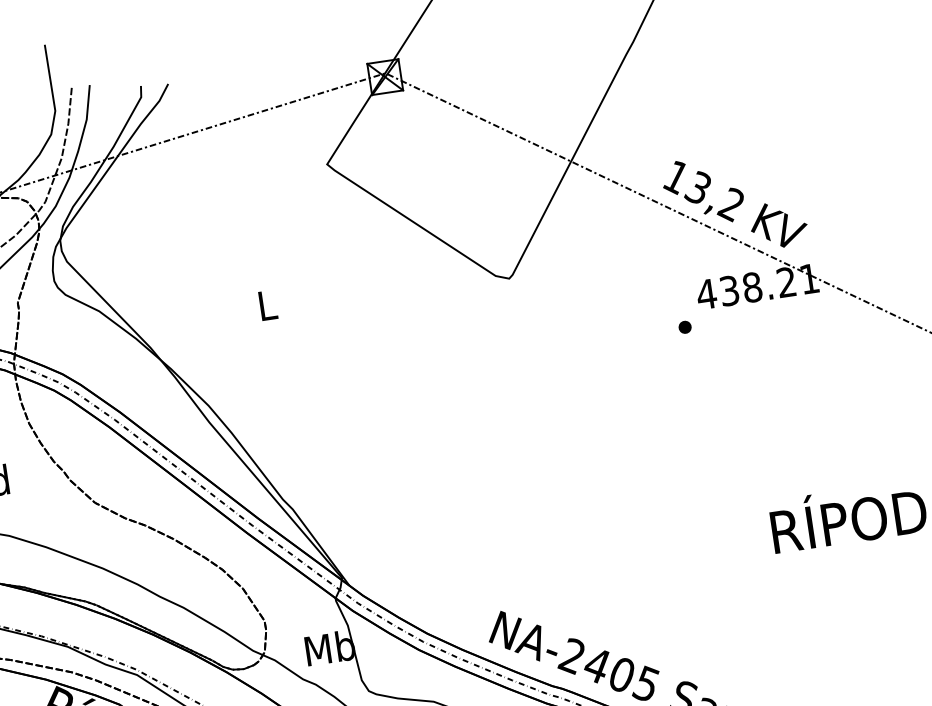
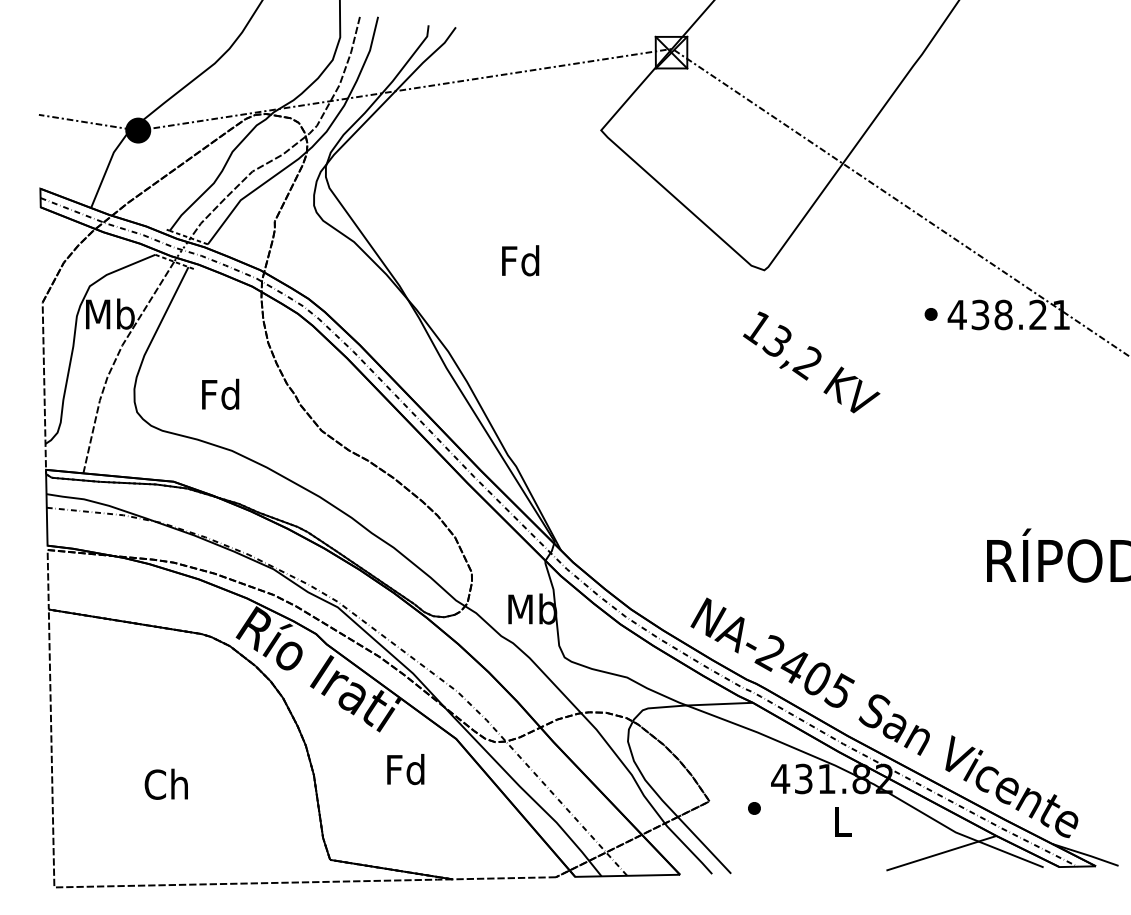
text: (734, 203) -> (811, 362), moved
text: (266, 305) -> (520, 260), L -> Fd
part: (684, 327) -> (930, 314), moved

